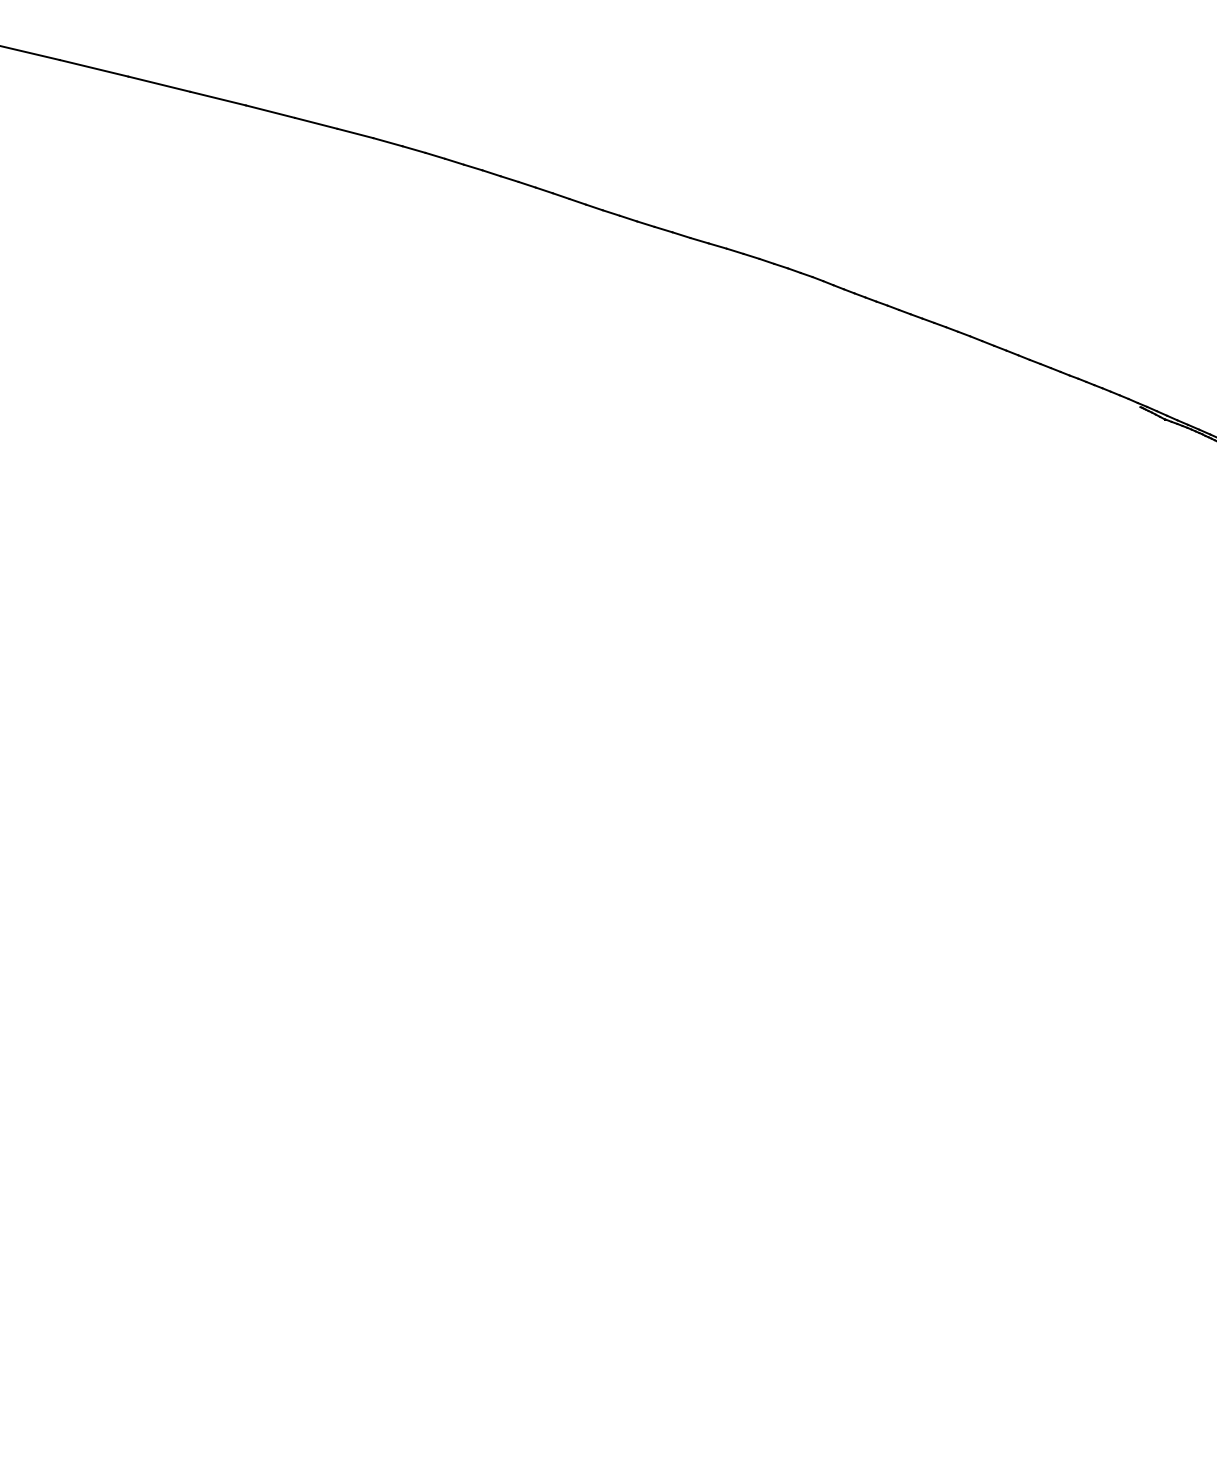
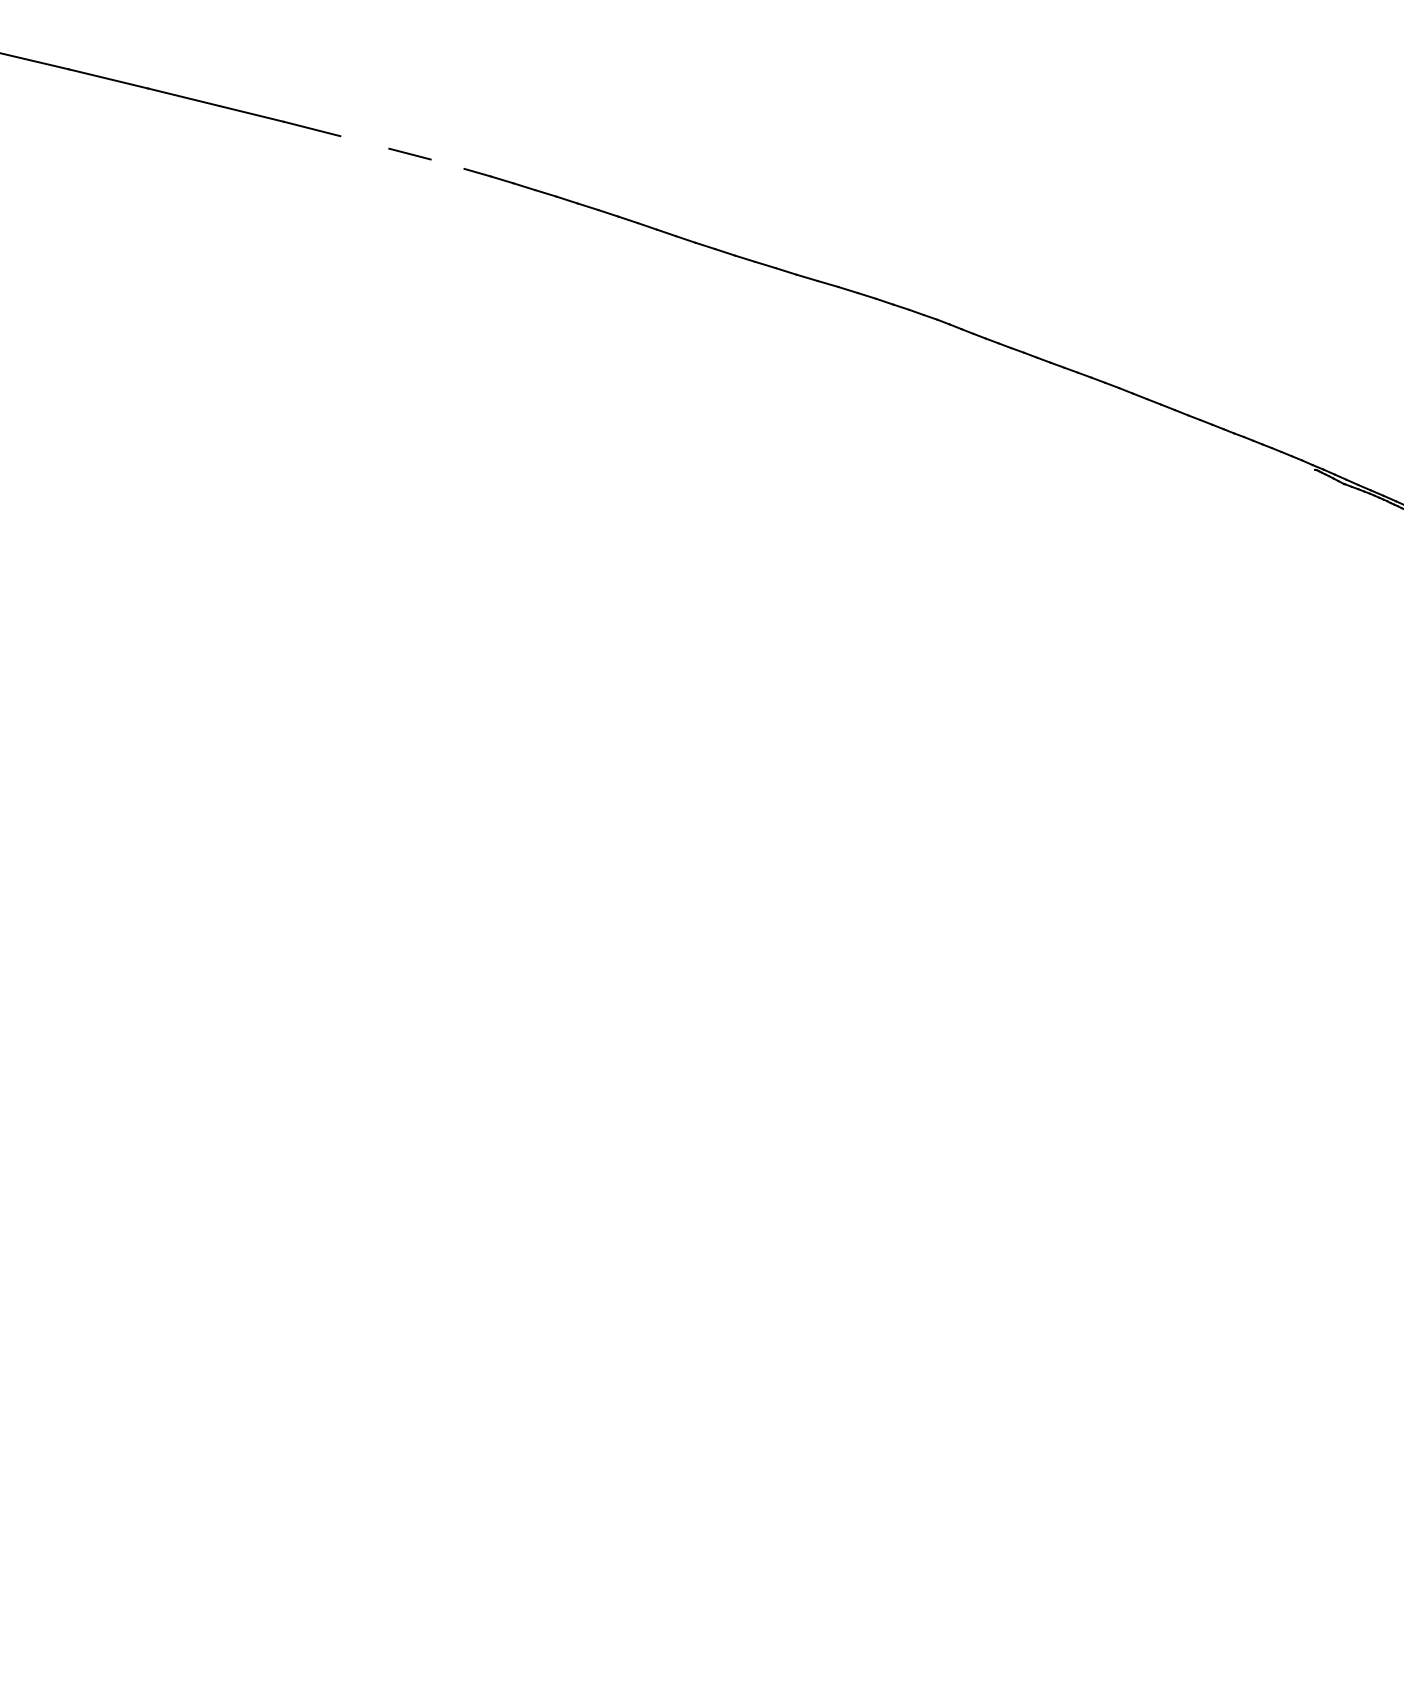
line: (316, 122) -> (365, 141), removed
line: (387, 142) -> (447, 164), removed

